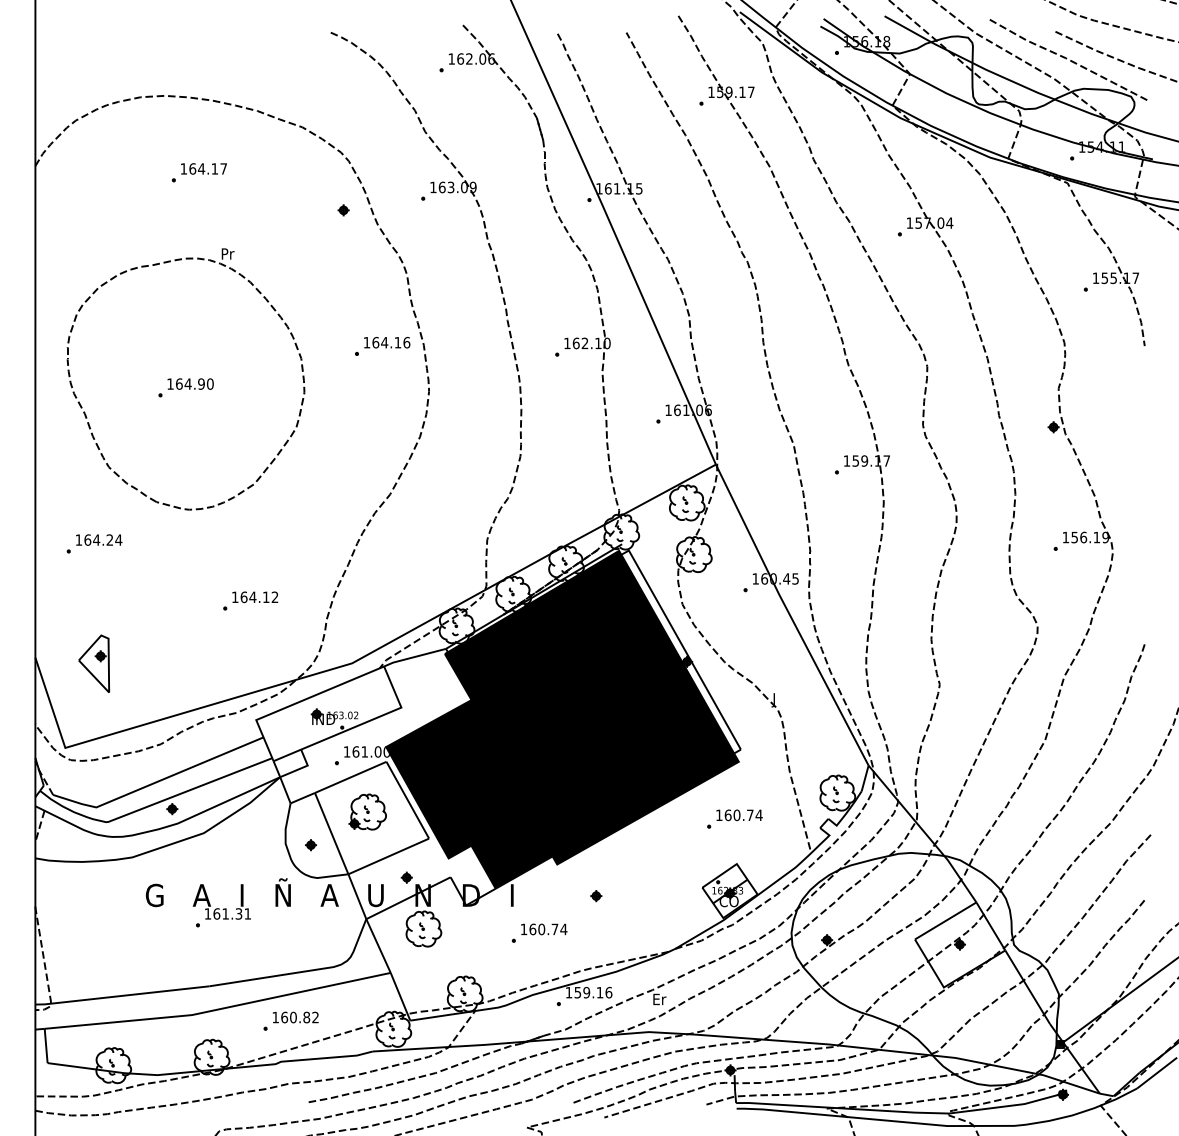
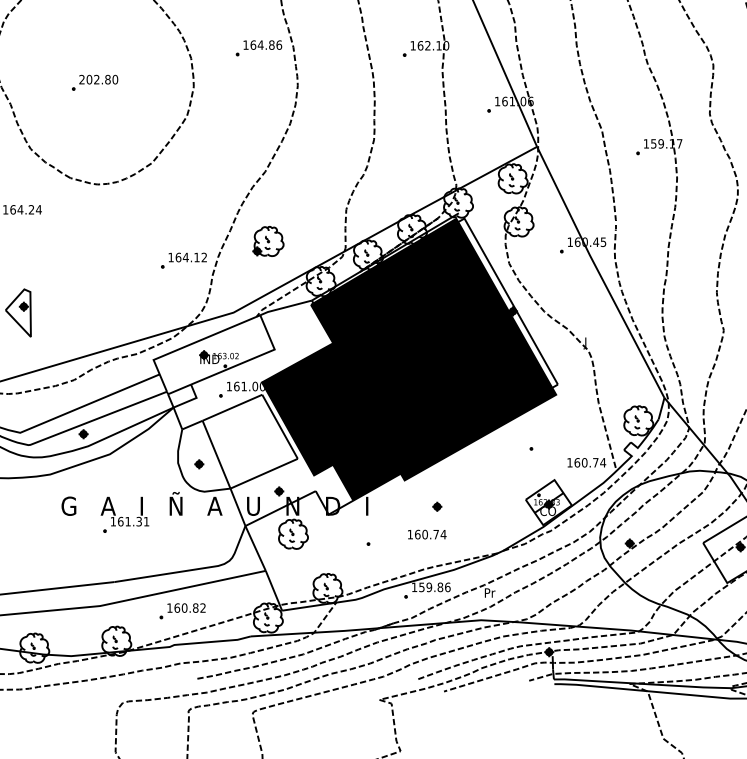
text: (397, 342) -> (271, 44), 164.16 -> 164.86
text: (185, 383) -> (94, 79), 164.90 -> 202.80
part: (250, 600) -> (183, 260), moved
part: (367, 811) -> (268, 241), moved
text: (739, 815) -> (586, 462), moved
text: (544, 929) -> (427, 534), moved
text: (599, 992) -> (439, 587), 159.16 -> 159.86
text: (660, 999) -> (490, 593), Er -> Pr

